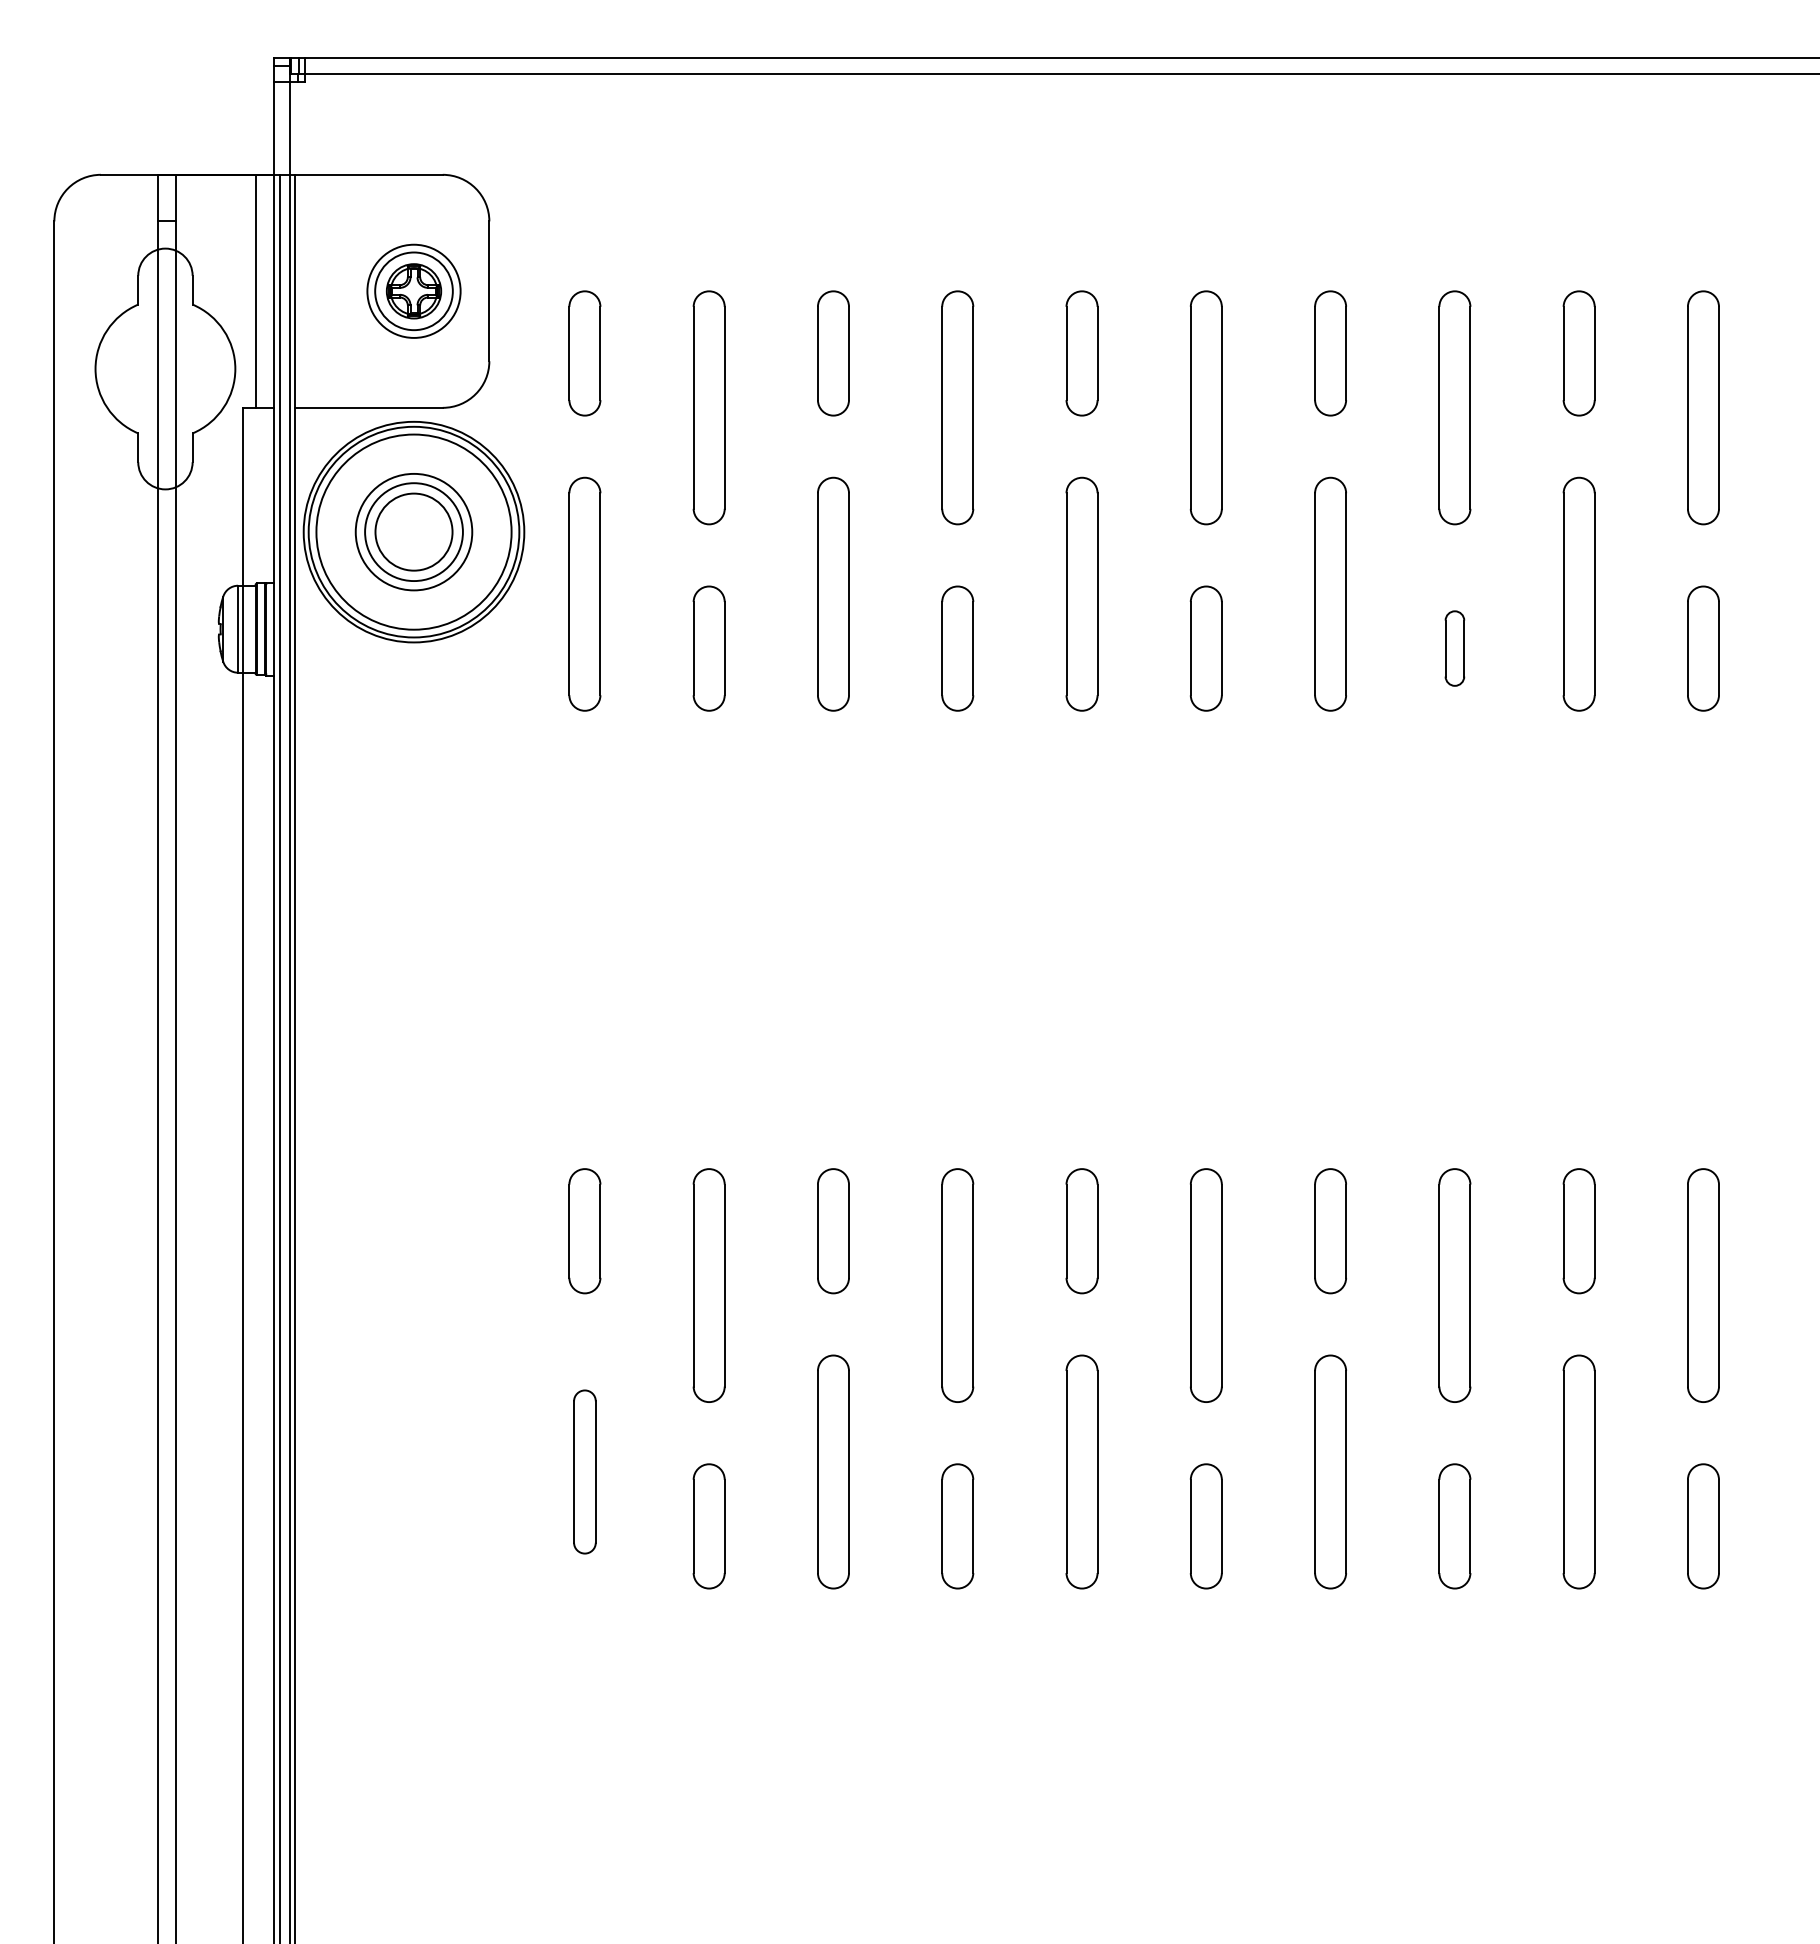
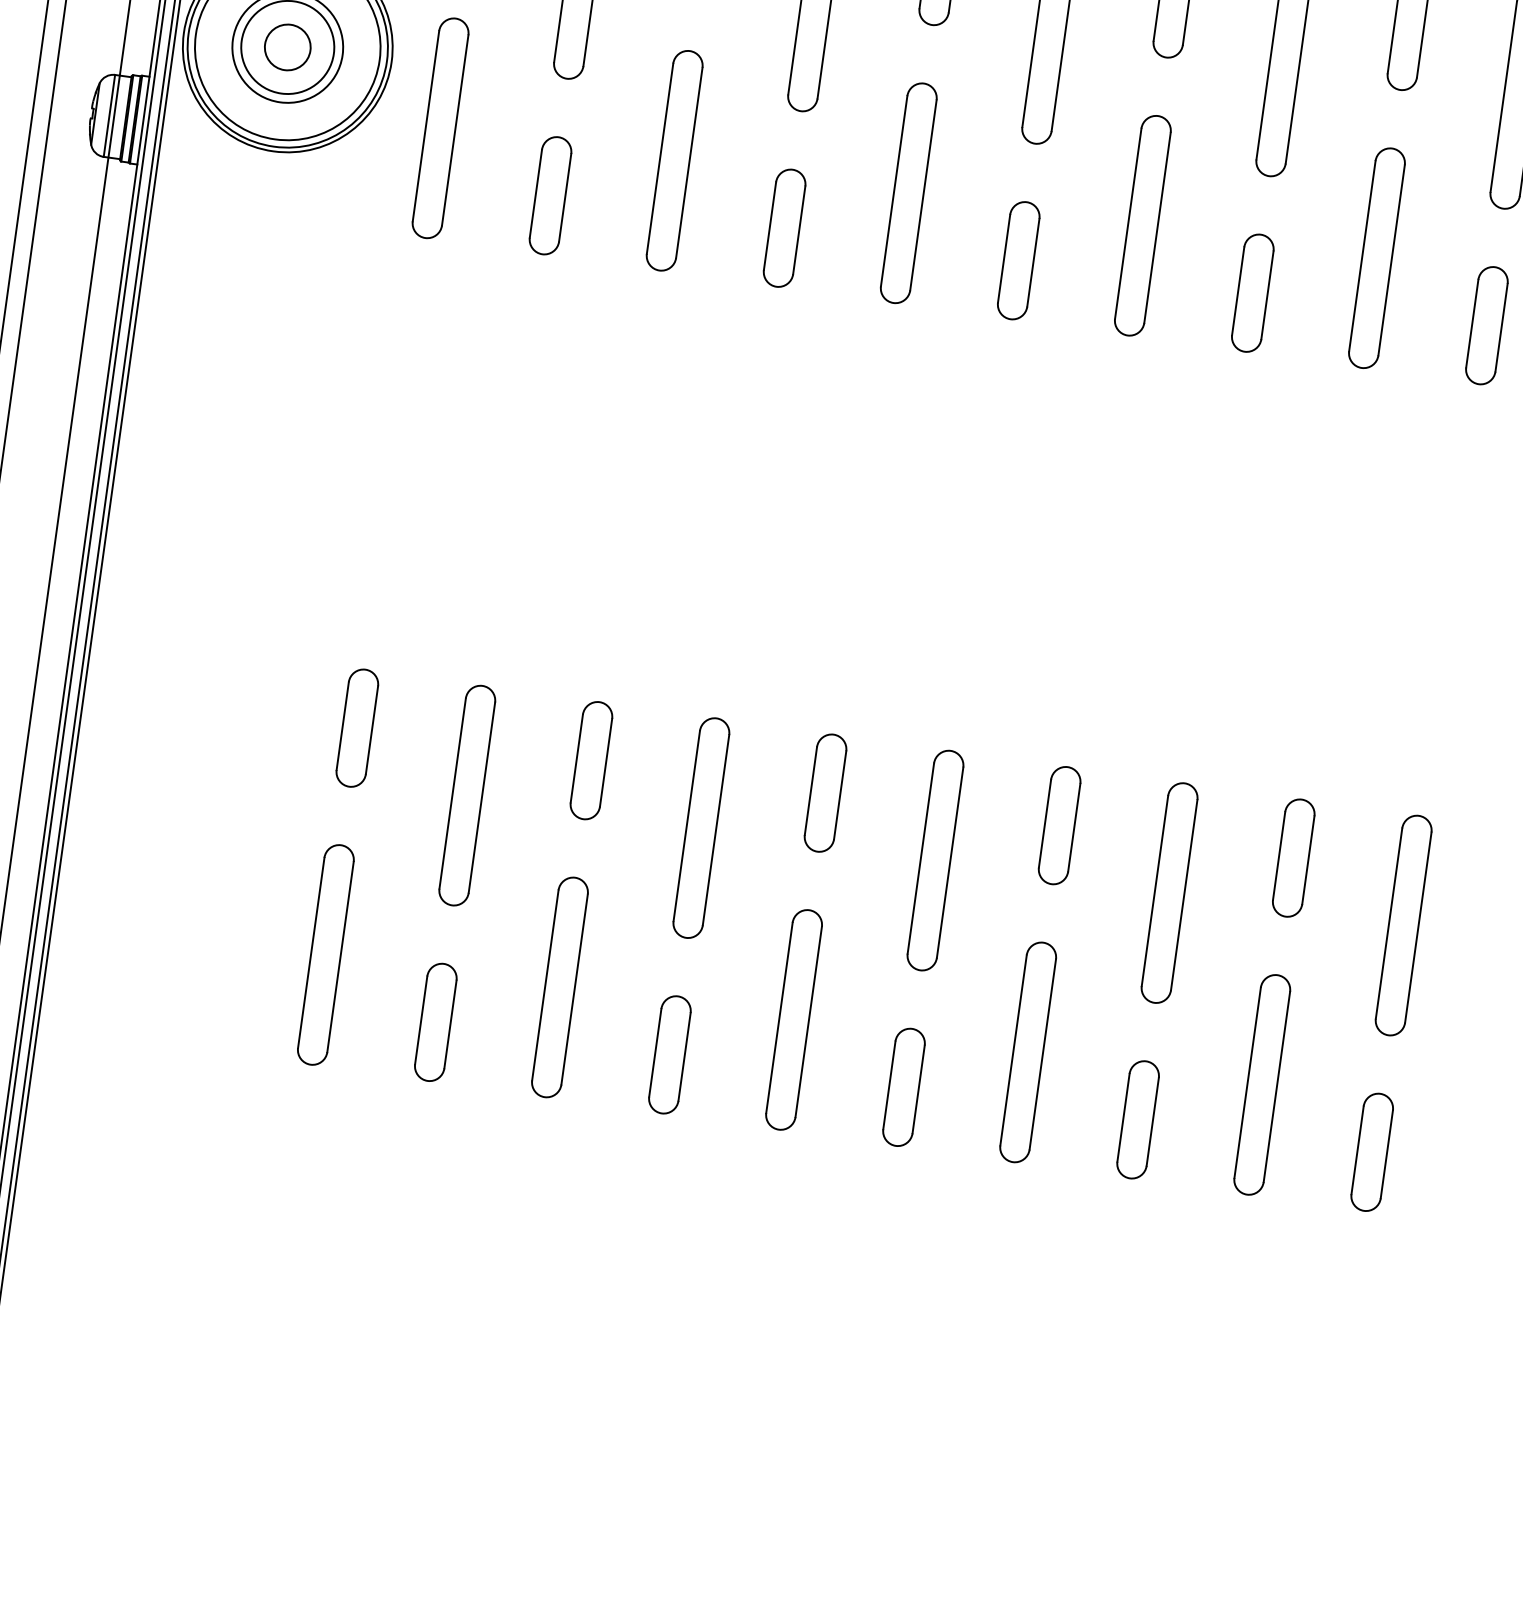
circle: (413, 532) -> (287, 47), size x0.62
part: (1454, 648) -> (1252, 293), size x1.67
part: (584, 1471) -> (325, 954), size x1.43

